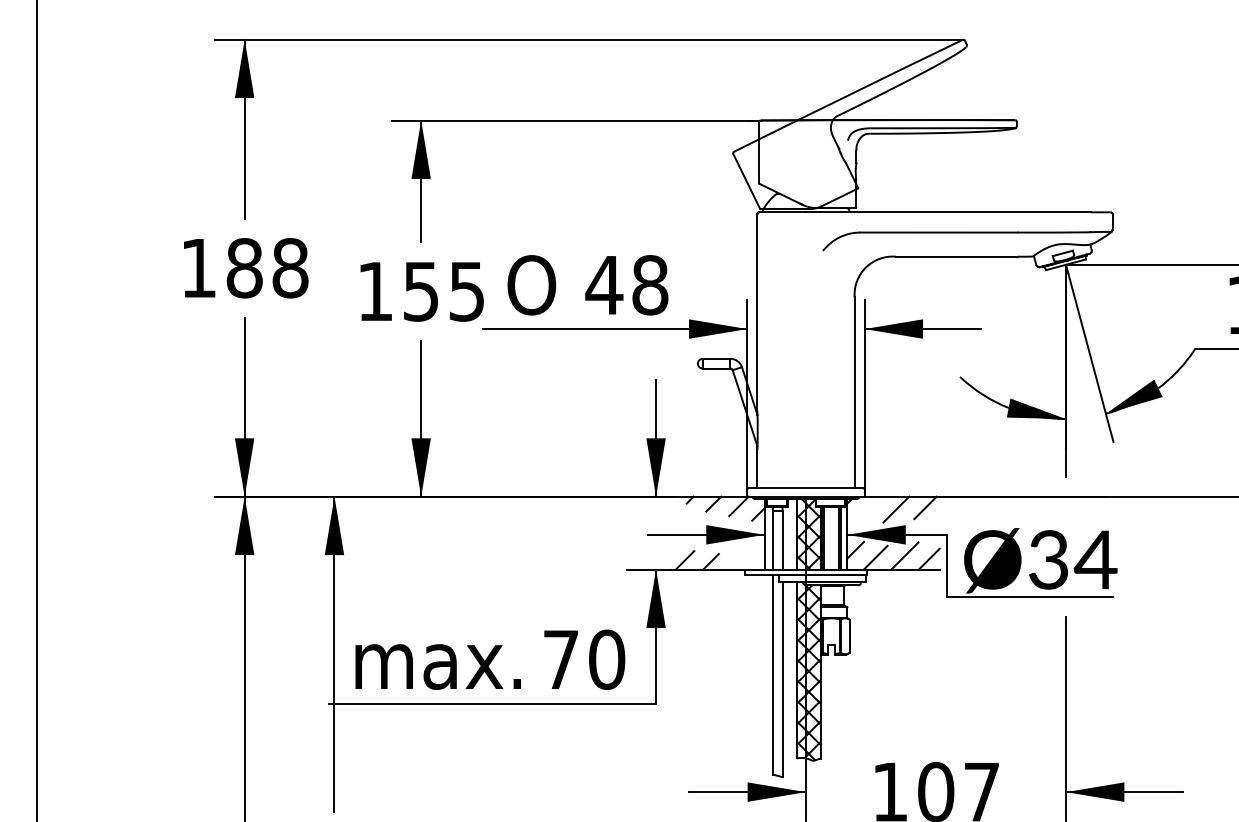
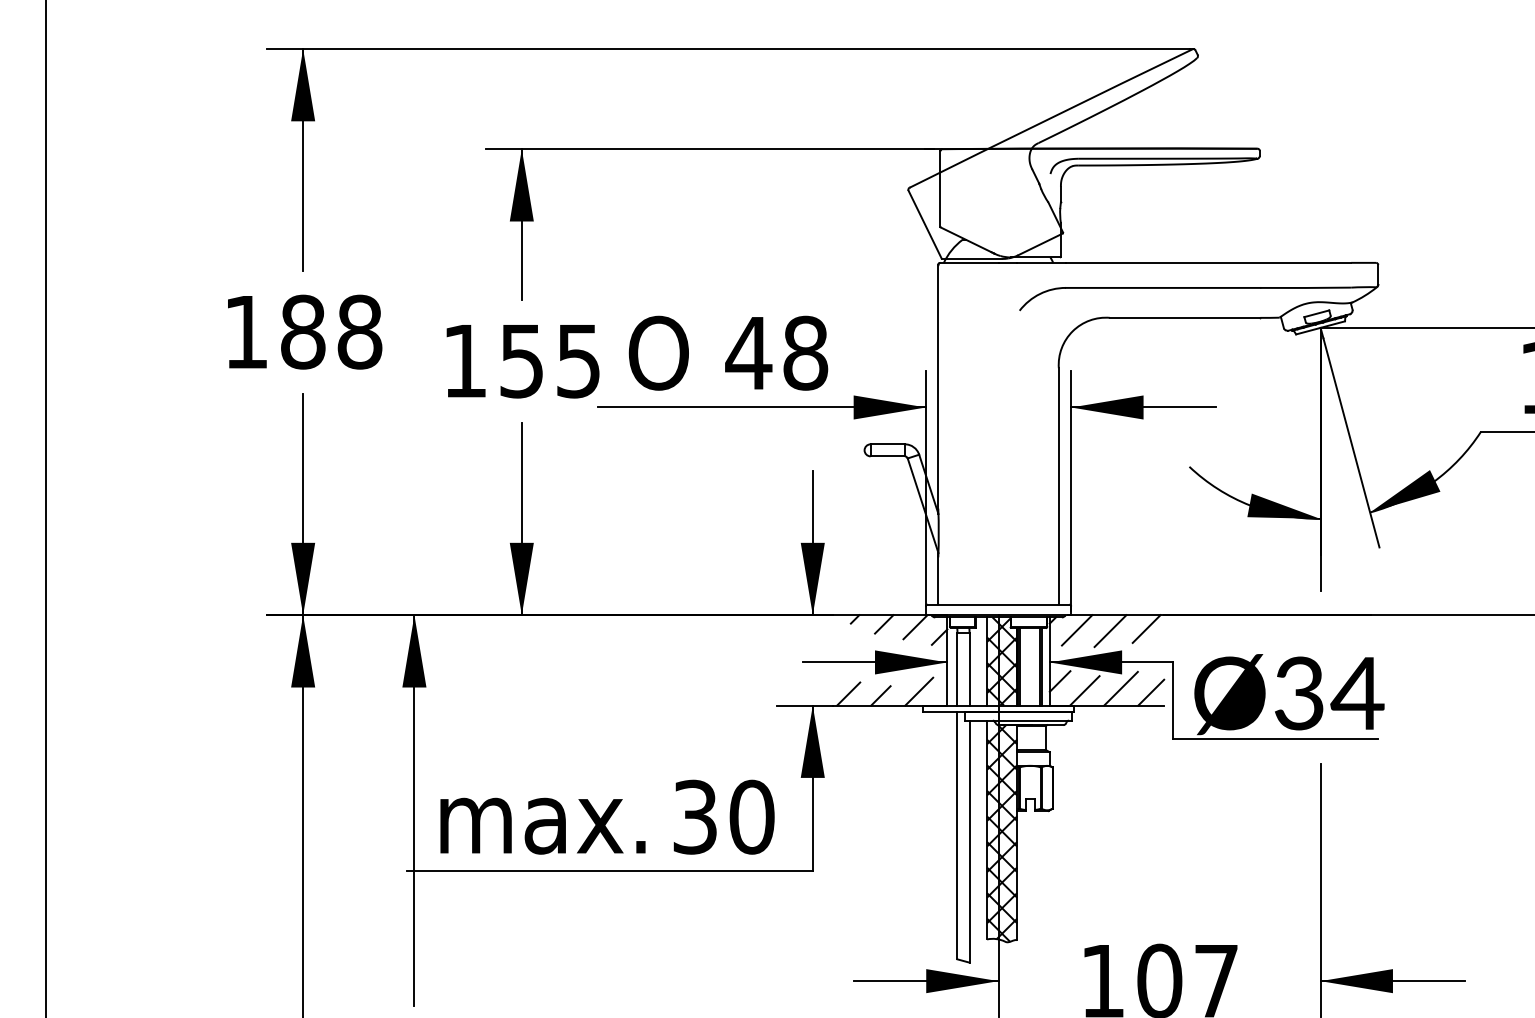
line: (868, 509) -> (1076, 630), added
line: (742, 558) -> (919, 691), added
text: (560, 659) -> (694, 816), 70 -> 30

